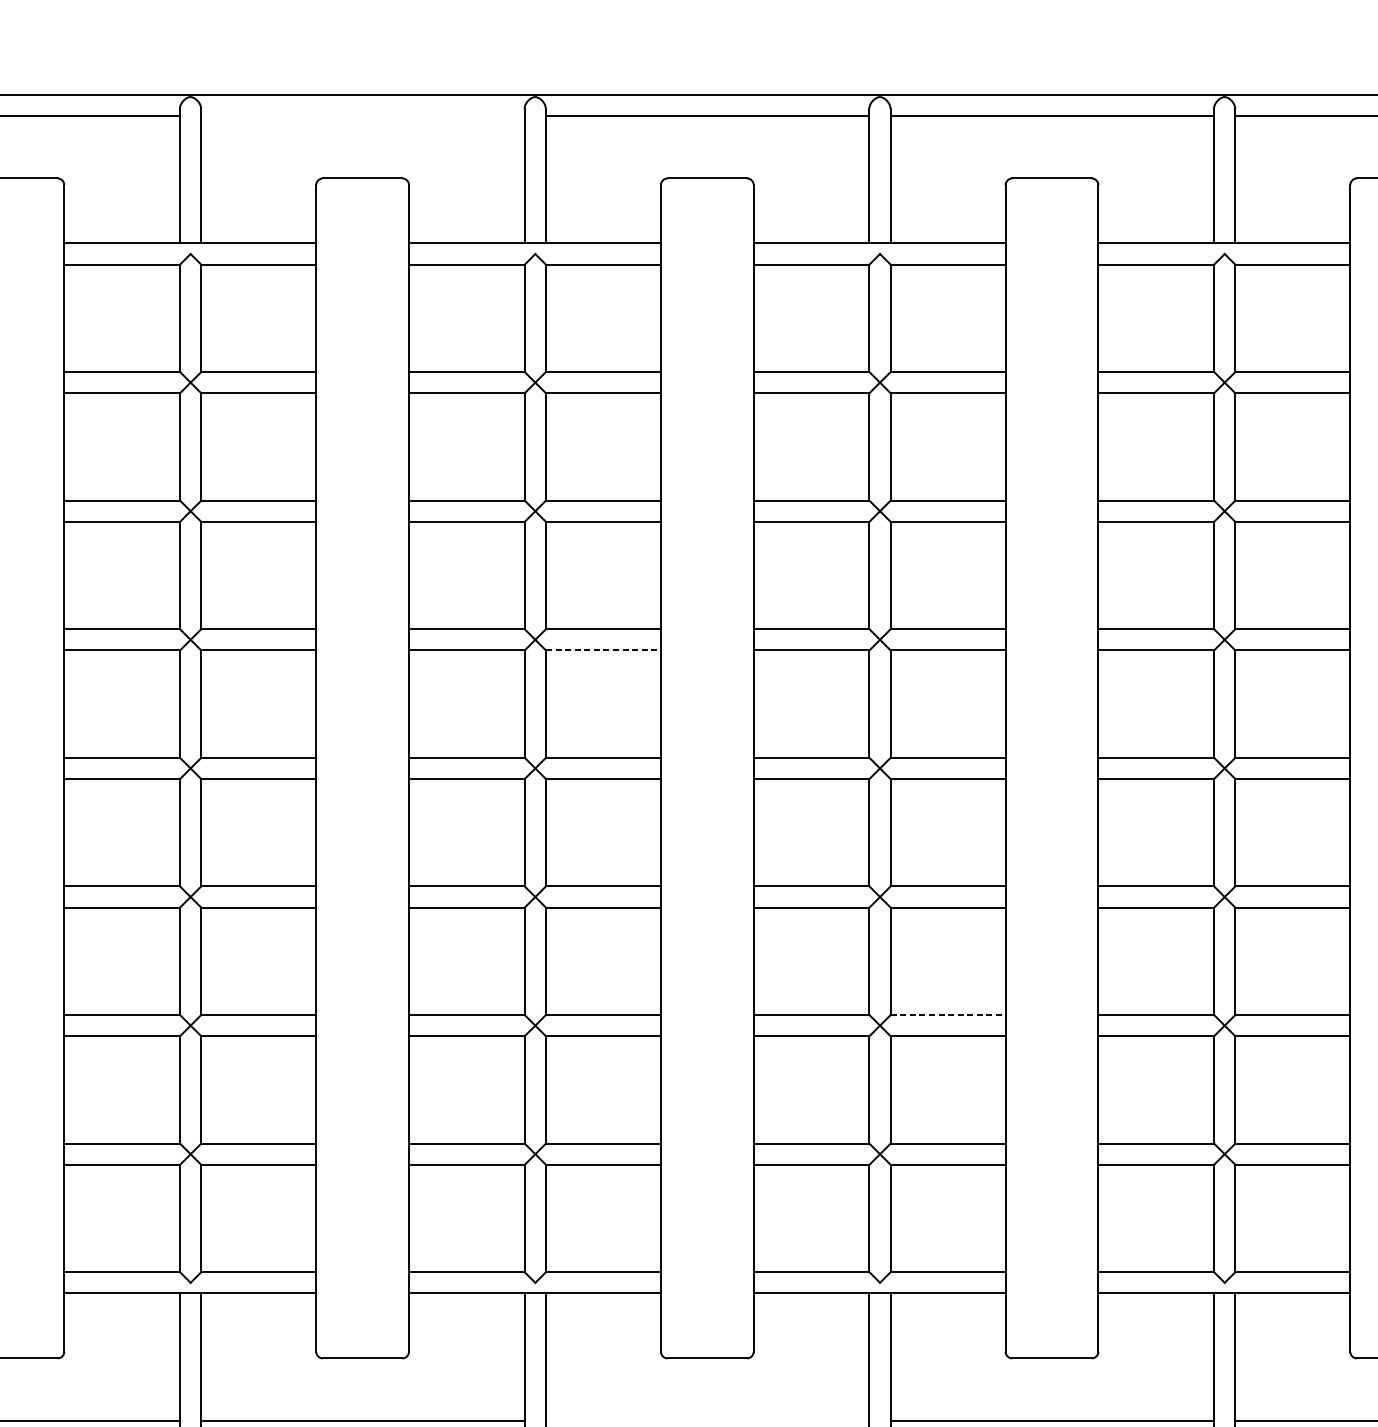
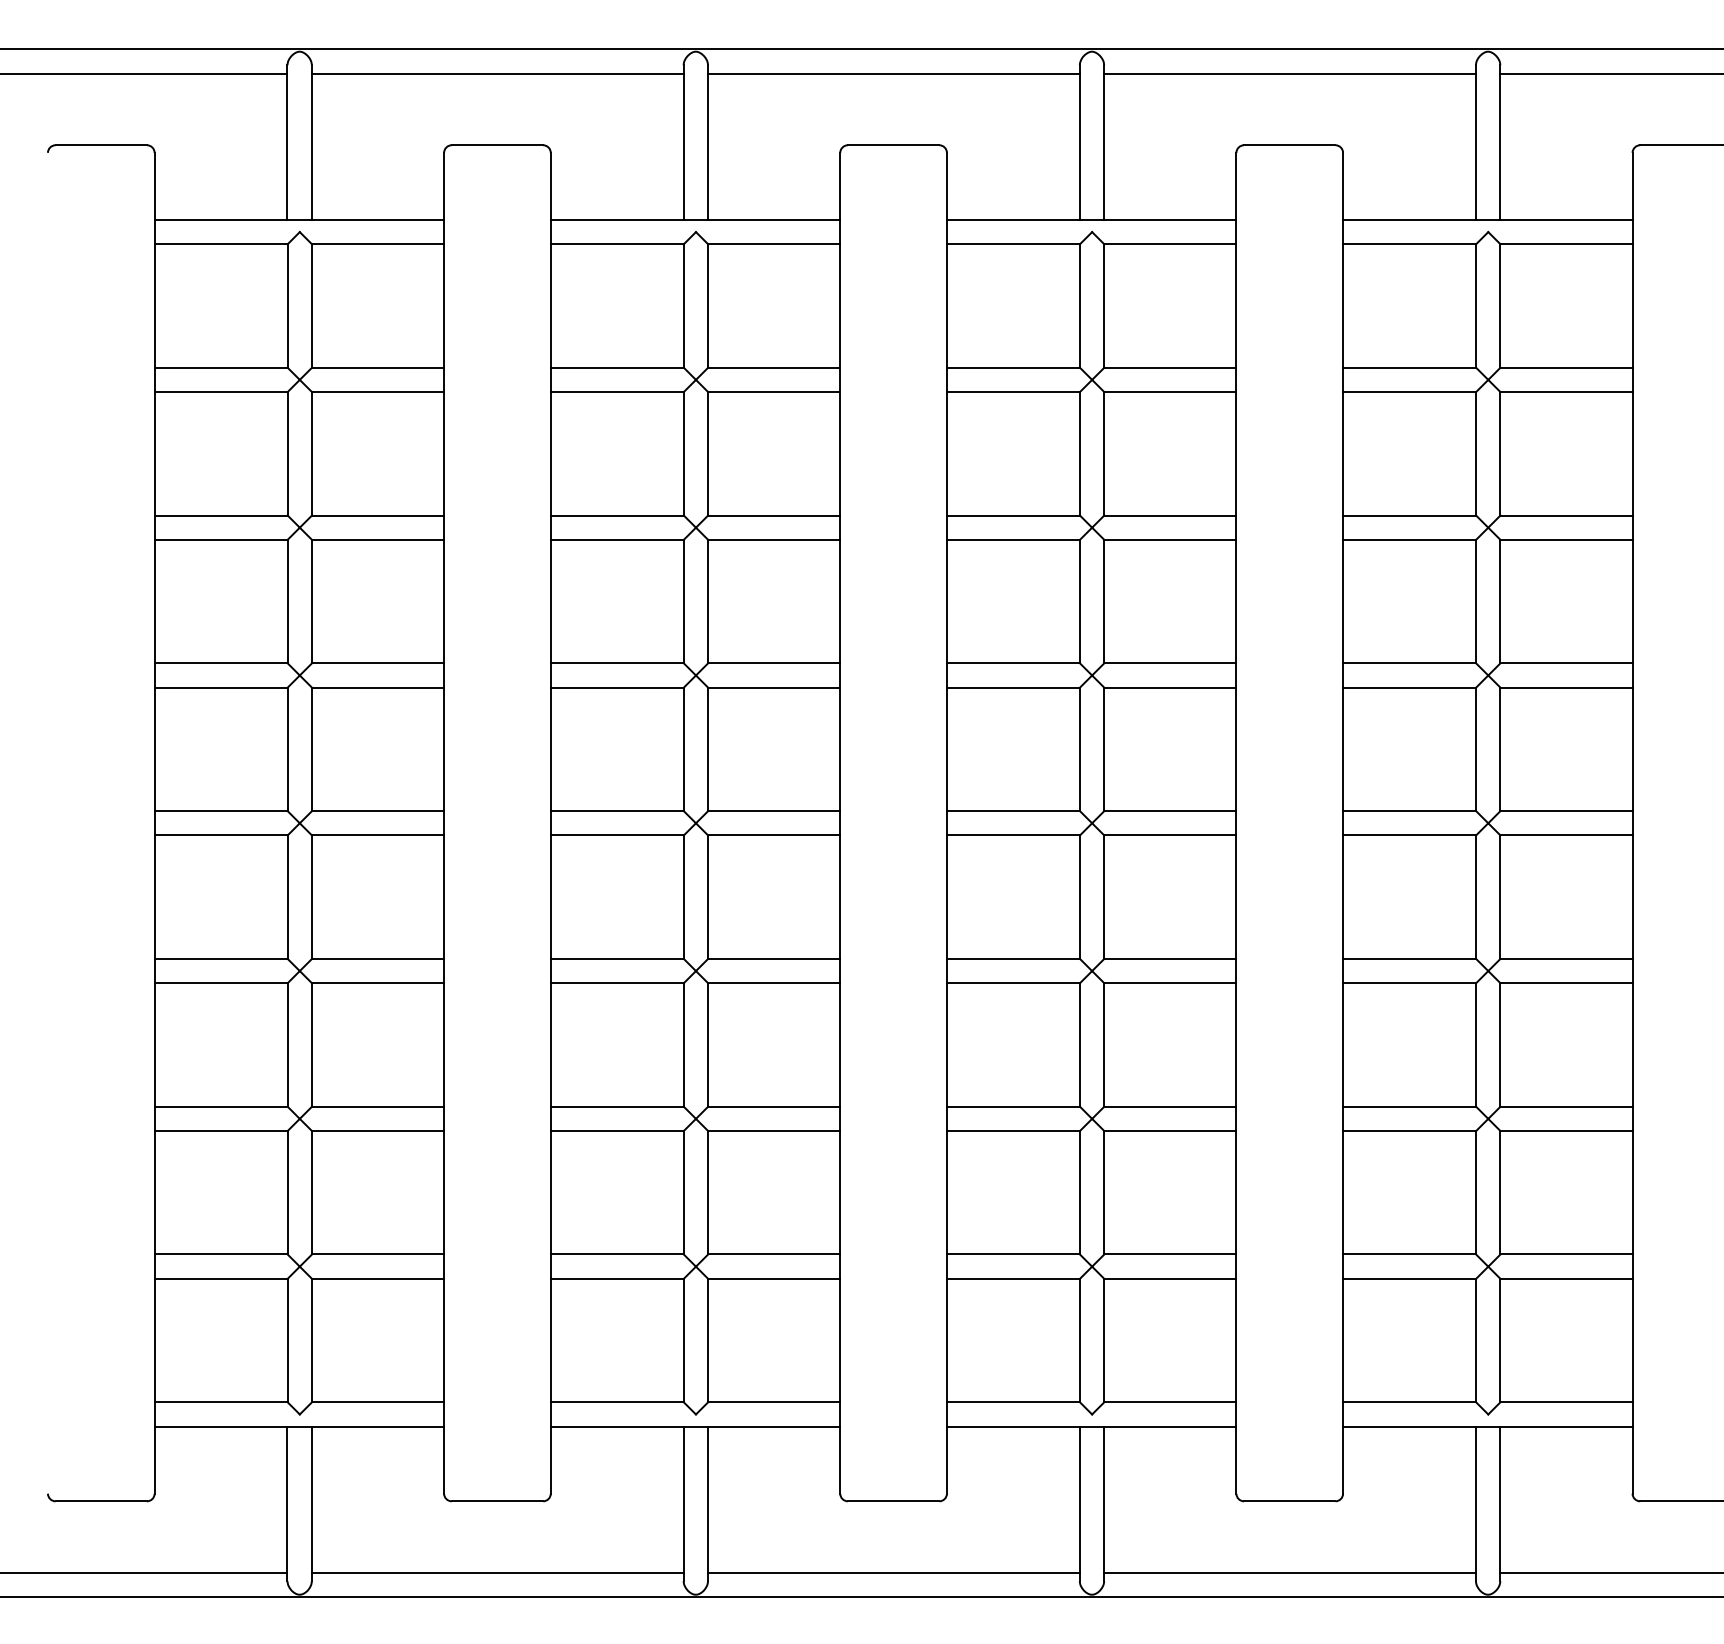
line: (362, 116) -> (497, 73), added
line: (603, 650) -> (774, 687), dashed -> solid
line: (948, 1014) -> (1170, 1106), dashed -> solid
line: (707, 1420) -> (893, 1572), added

